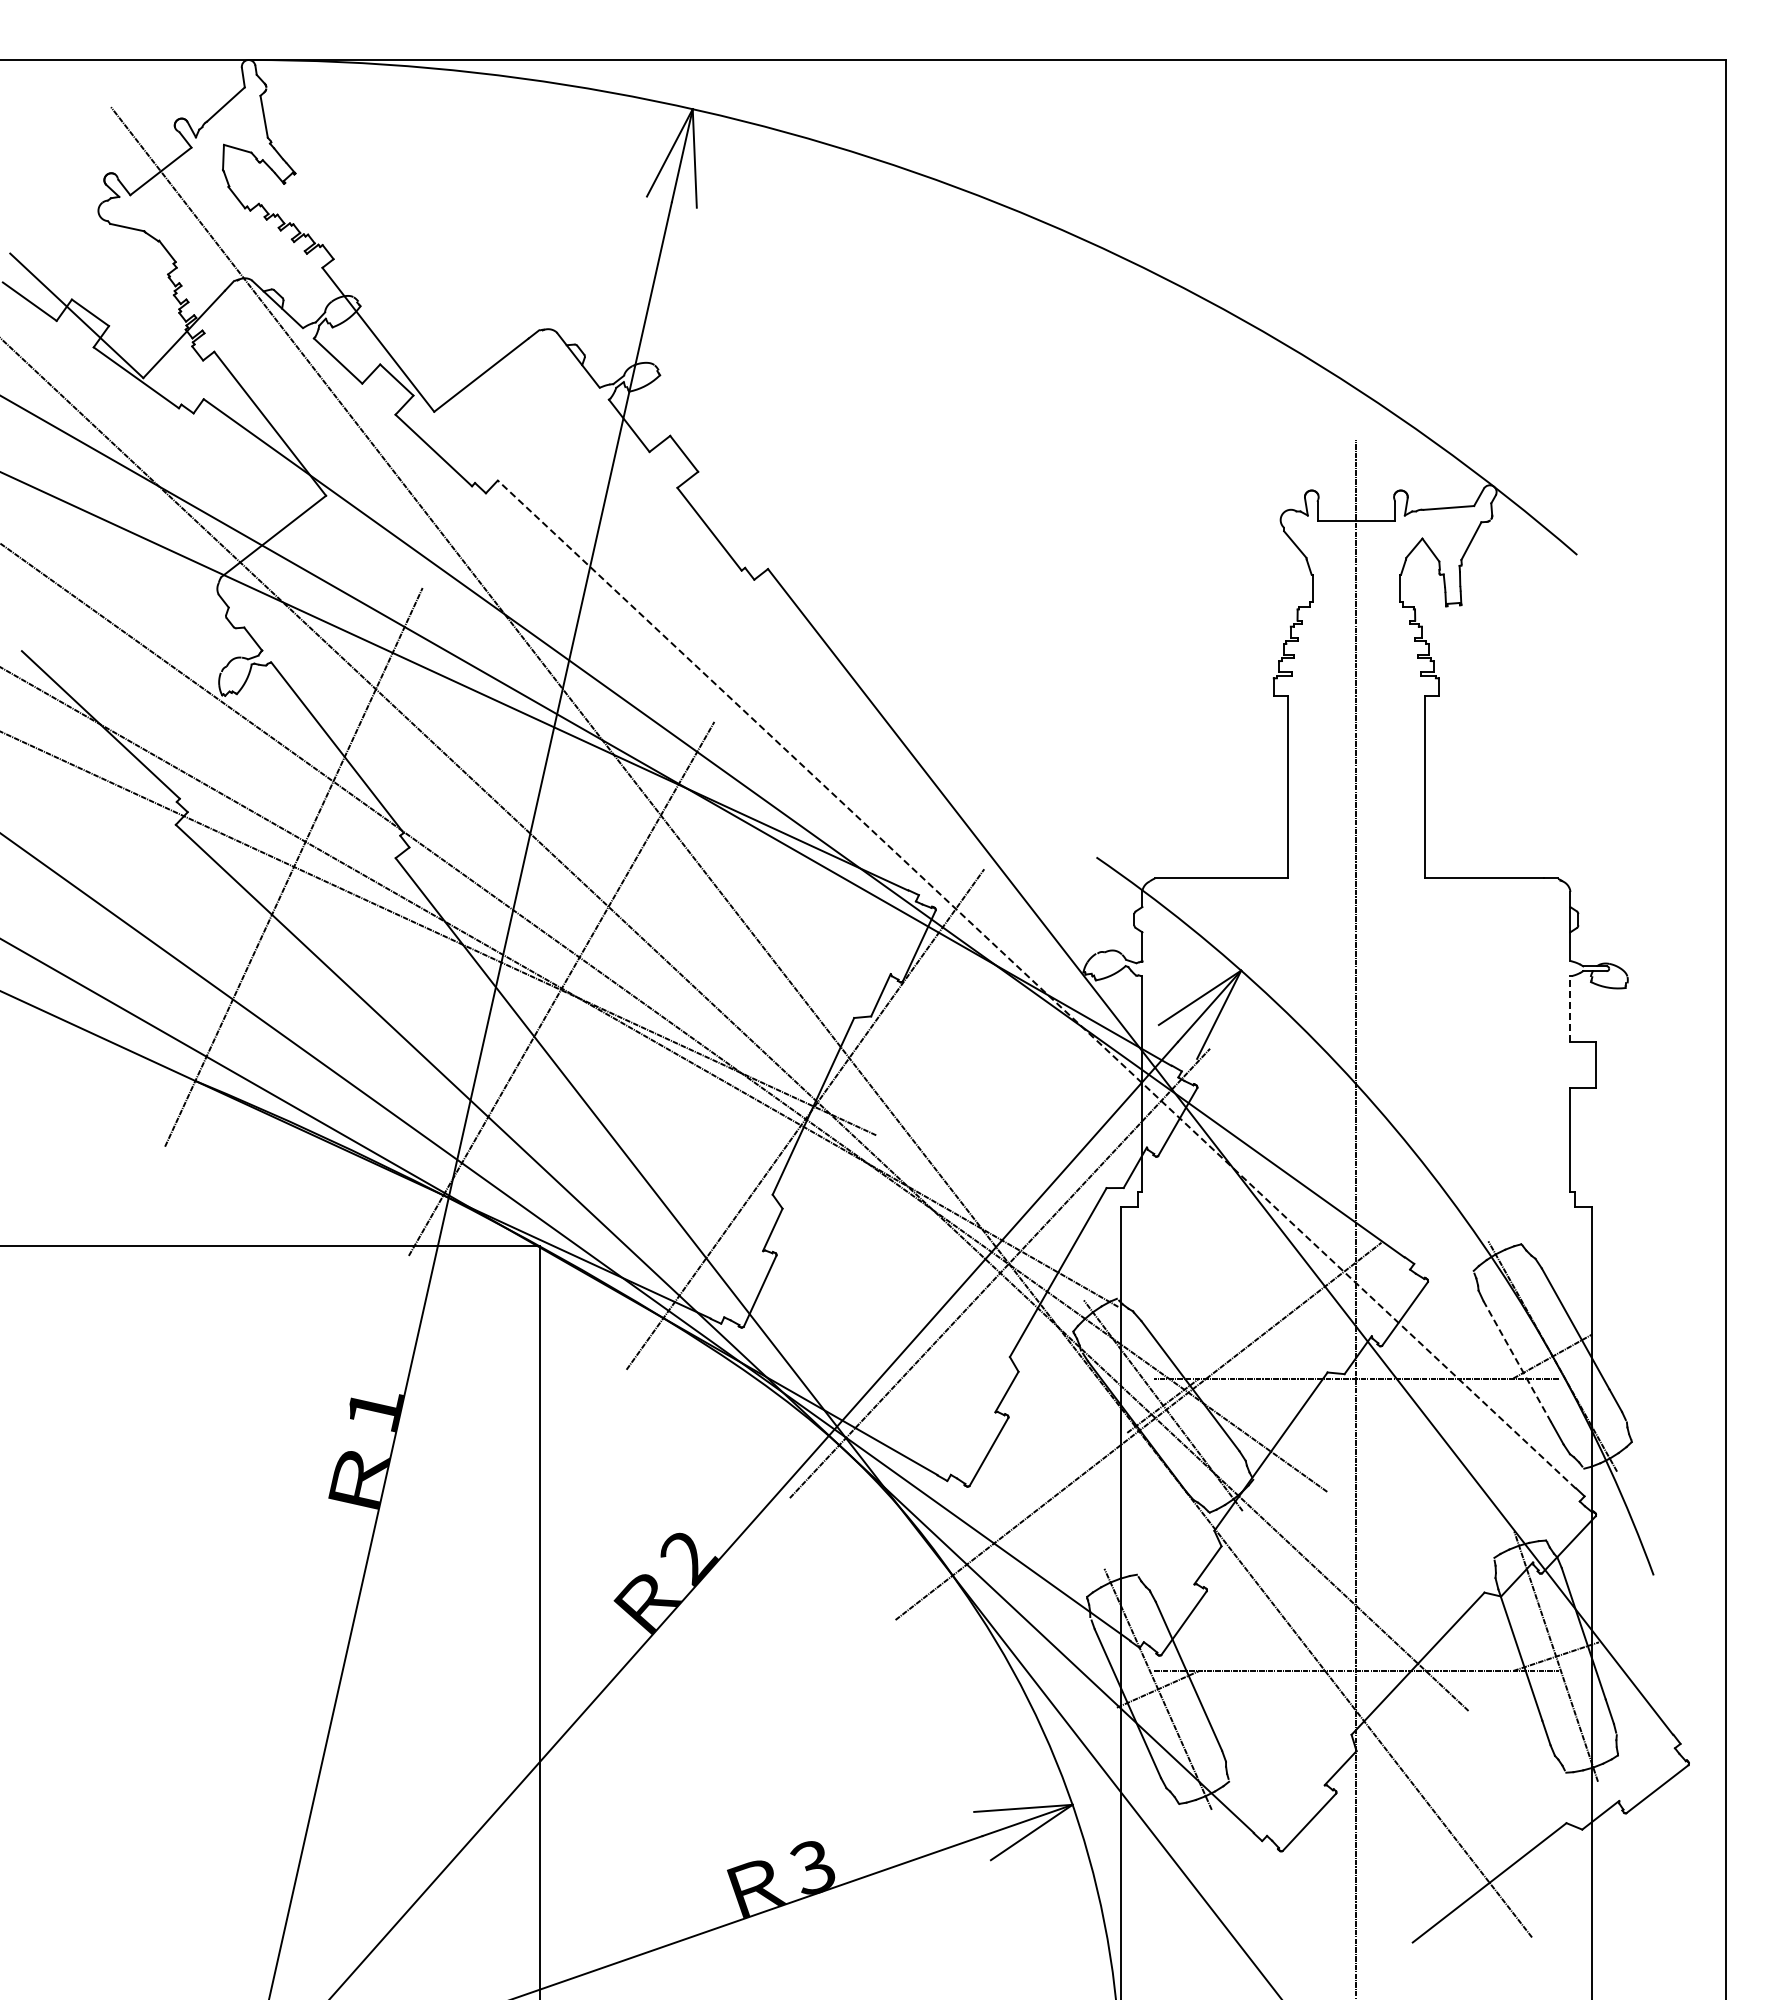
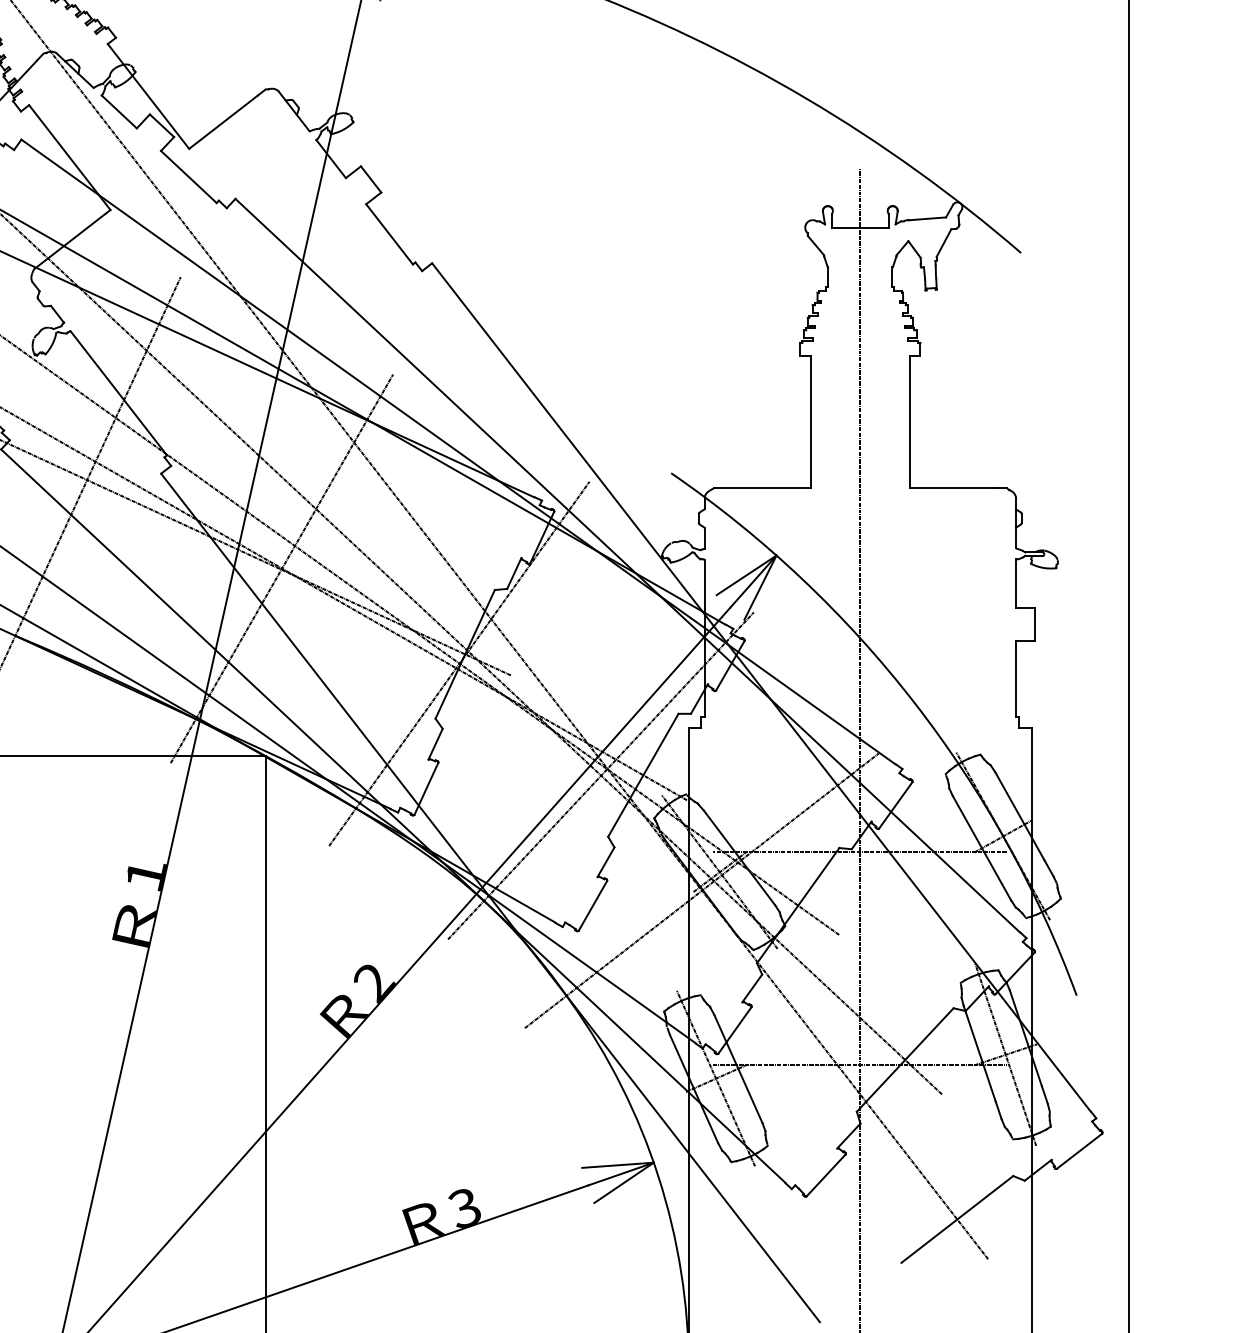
line: (1036, 984) -> (627, 565), dashed -> solid
line: (1570, 1008) -> (1016, 583), dashed -> solid
line: (1517, 1361) -> (977, 840), dashed -> solid

